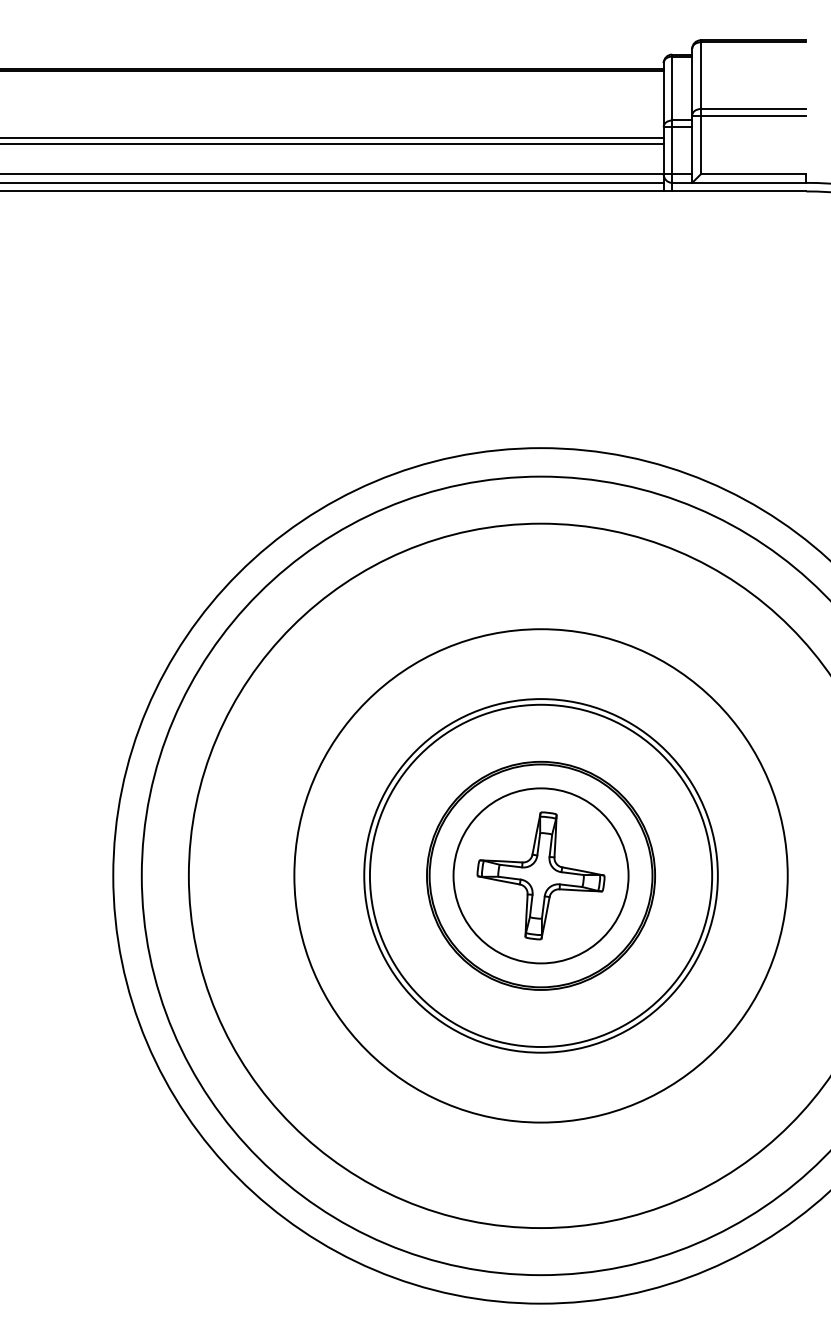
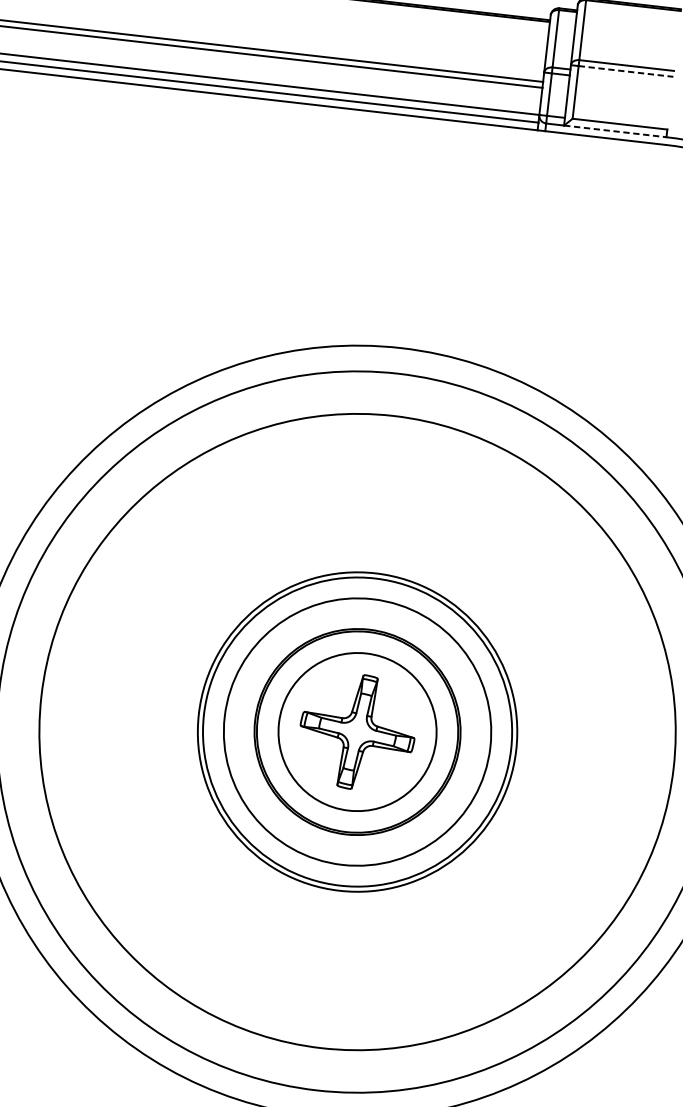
line: (753, 115) -> (625, 71), solid -> dashed
line: (749, 182) -> (615, 131), solid -> dashed
circle: (540, 875) -> (357, 731), size x0.6

